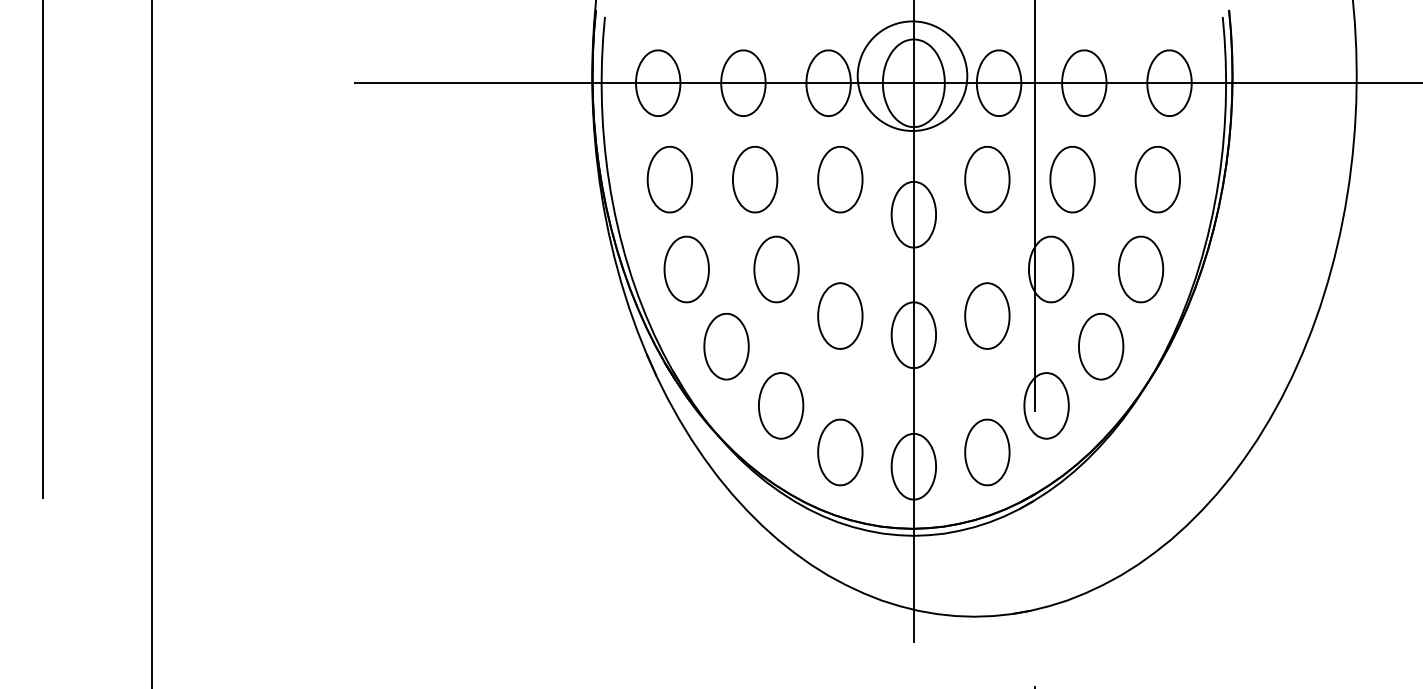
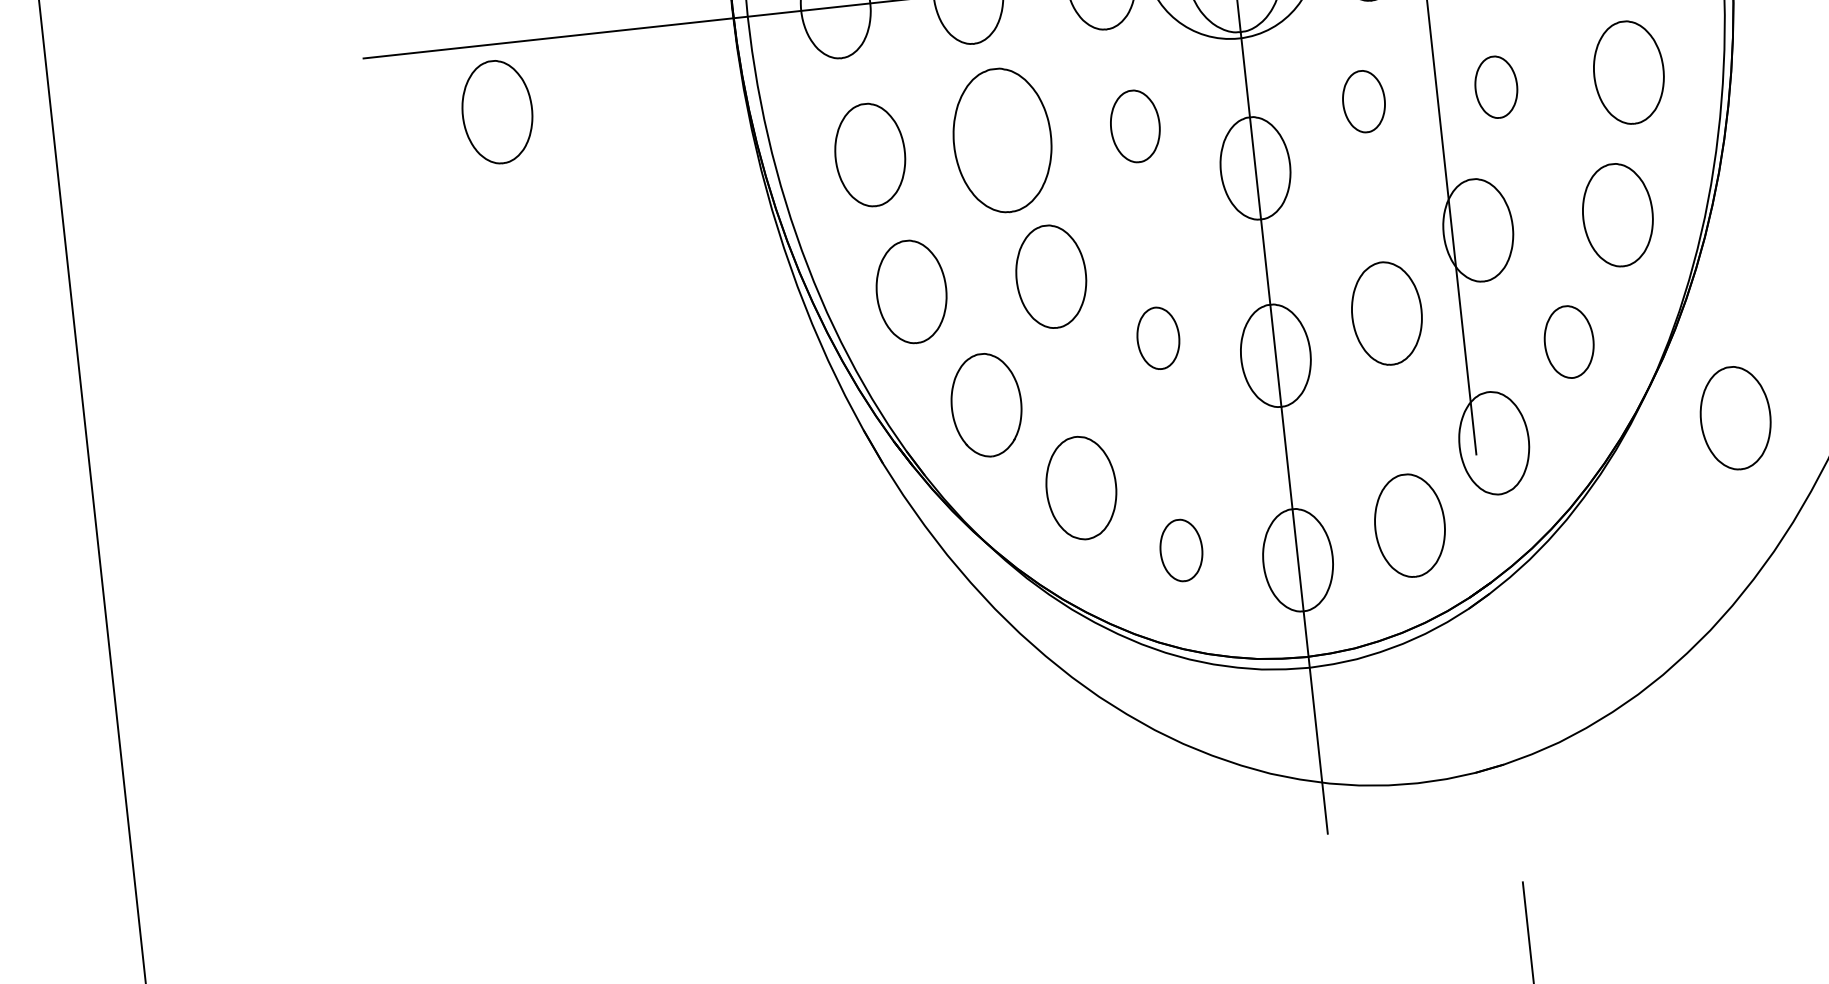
part: (435, 126) -> (496, 112), added
part: (755, 179) -> (1003, 140), size x1.4
part: (840, 179) -> (1135, 126), size x0.7
part: (987, 179) -> (1364, 101), size x0.6
part: (1072, 179) -> (1496, 86), size x0.6
part: (840, 315) -> (1158, 337), size x0.6
part: (1101, 346) -> (1569, 341), size x0.7
part: (1201, 406) -> (1735, 418), added
part: (840, 452) -> (1181, 550), size x0.6

